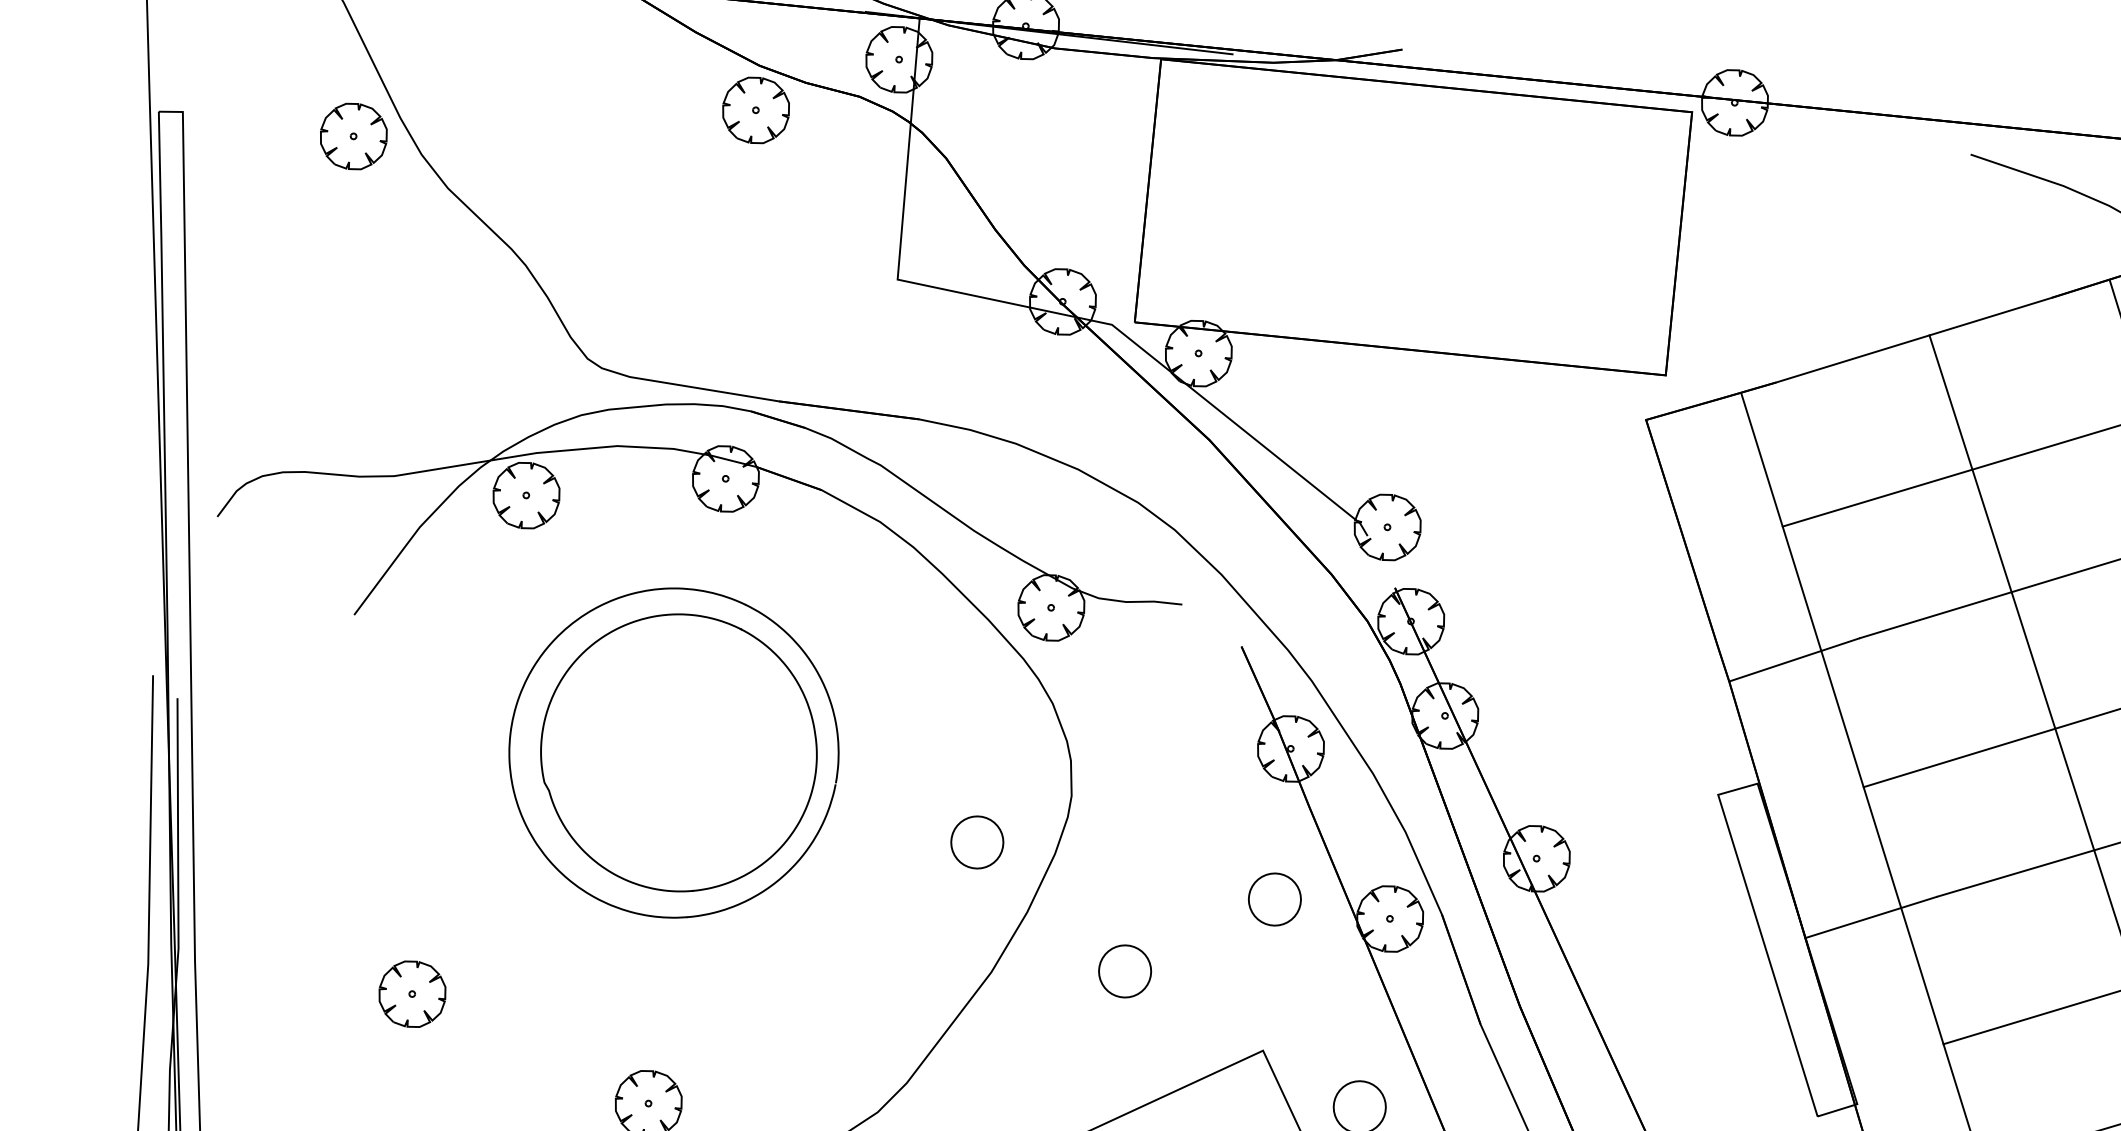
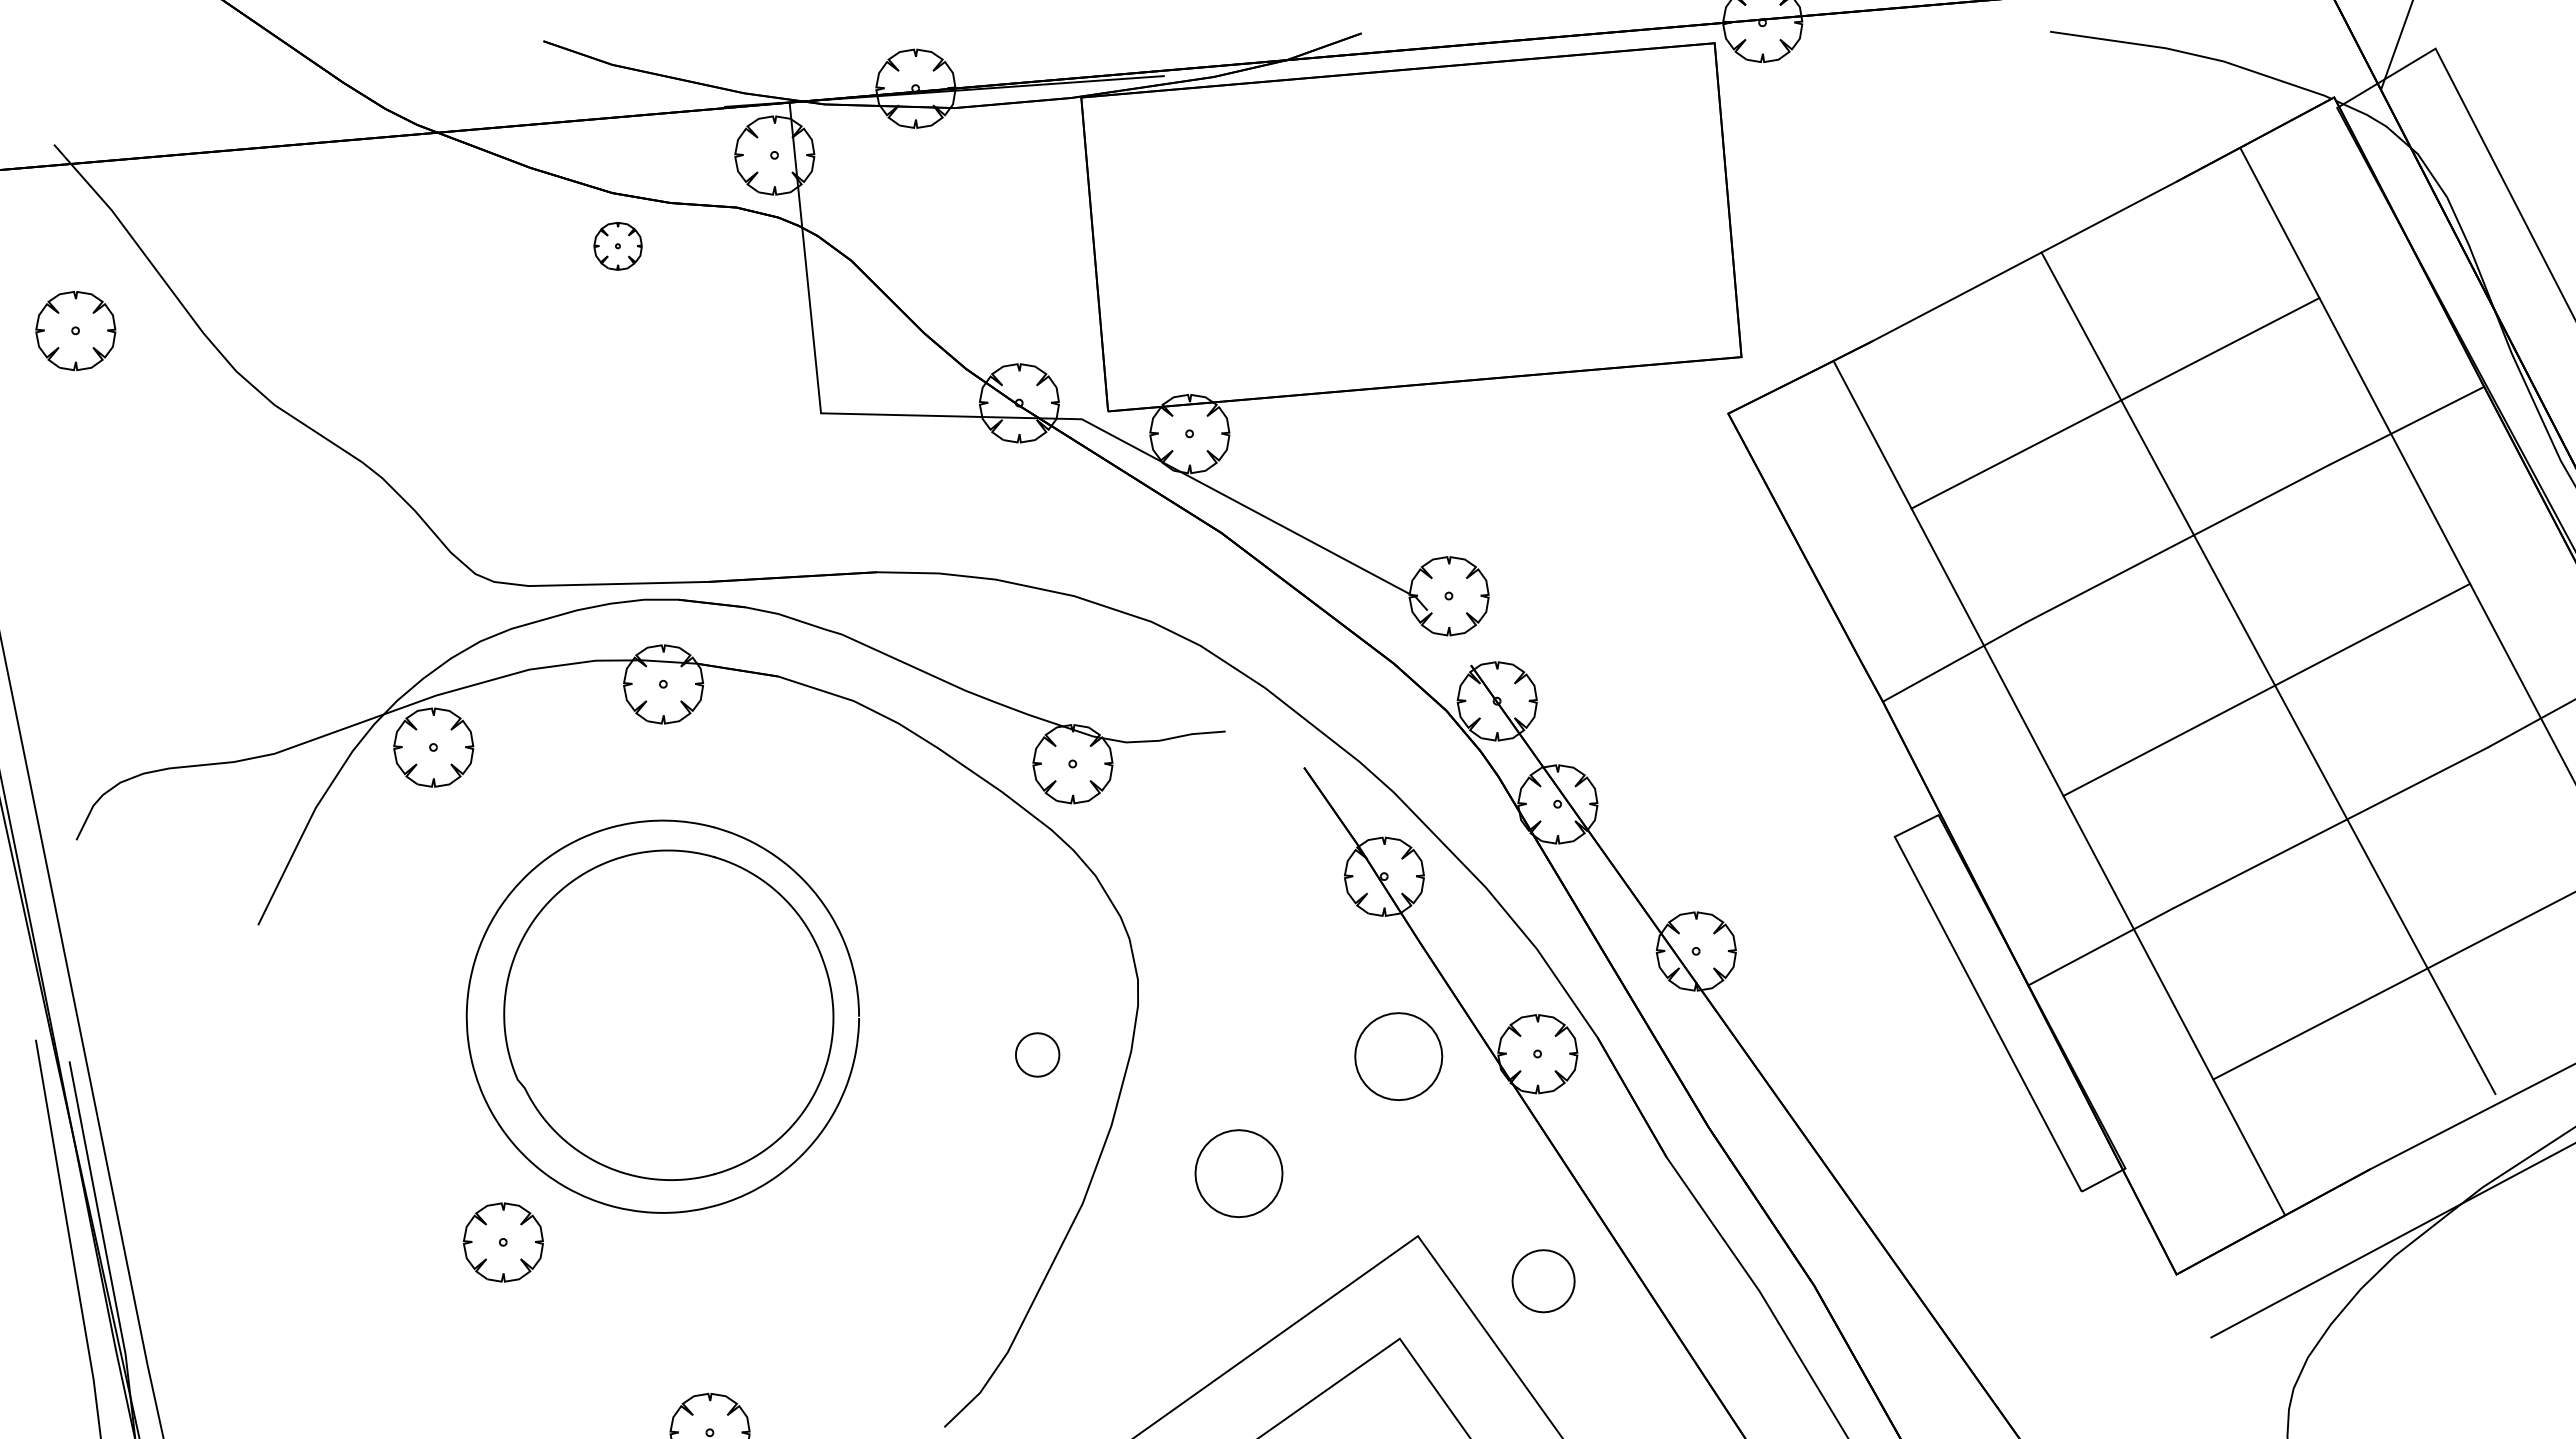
part: (755, 110) -> (617, 246), size x0.6
part: (353, 136) -> (75, 331), moved
part: (977, 842) -> (1037, 1054), size x0.7
part: (1274, 899) -> (1398, 1056), size x1.4
part: (1124, 971) -> (1238, 1173), size x1.4
part: (412, 994) -> (503, 1242), moved

